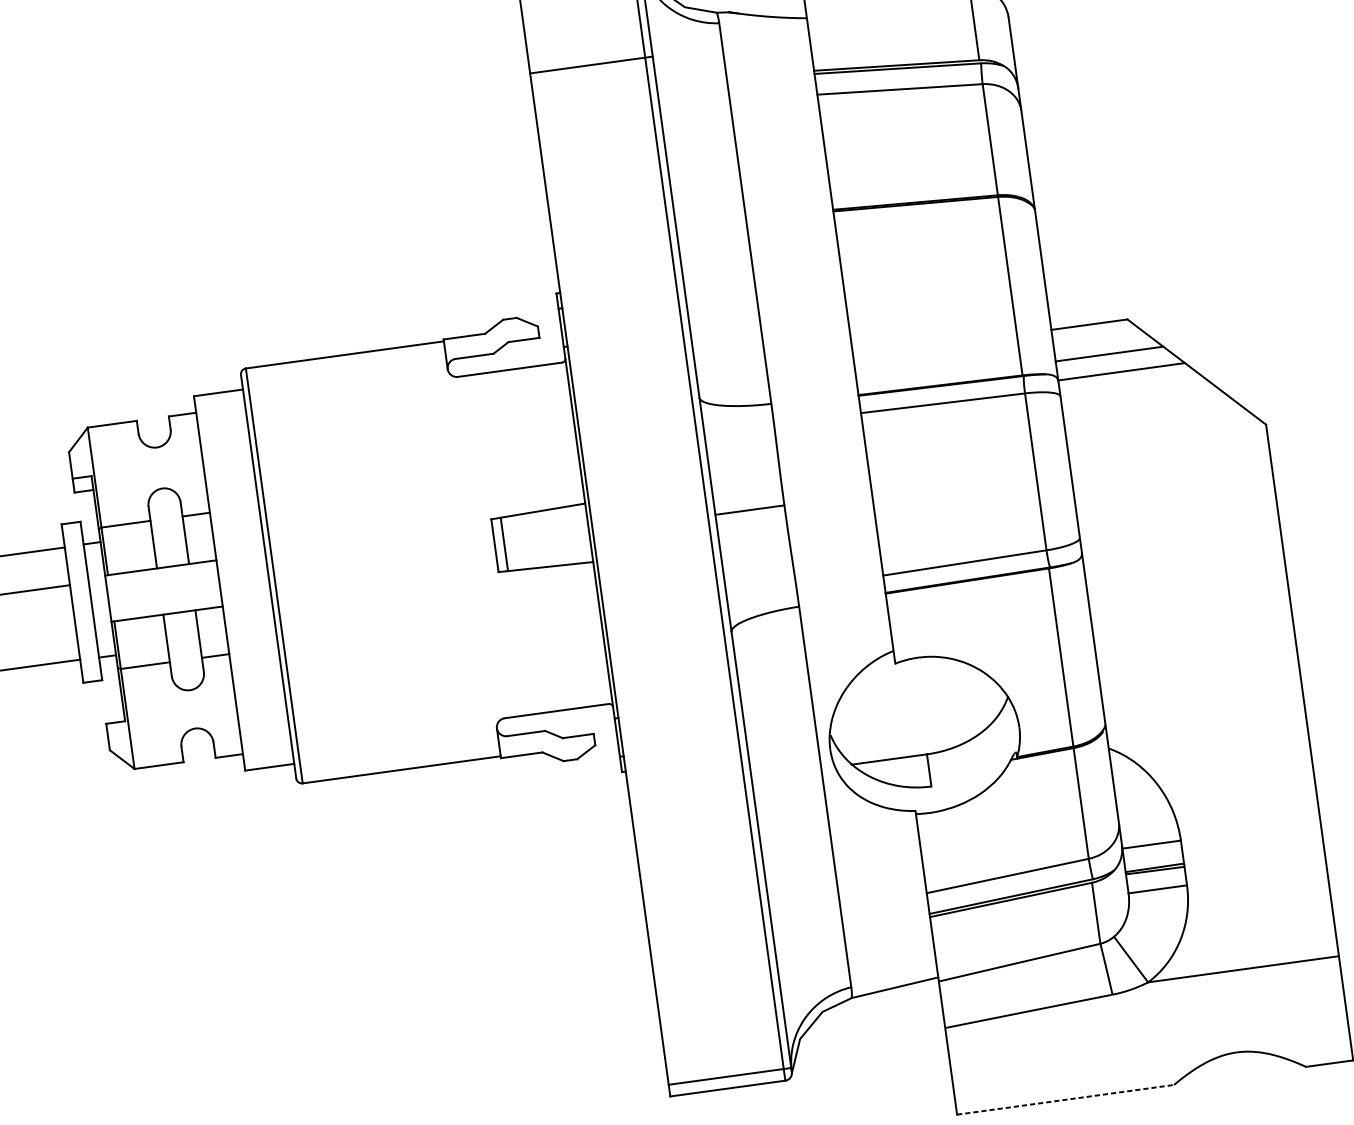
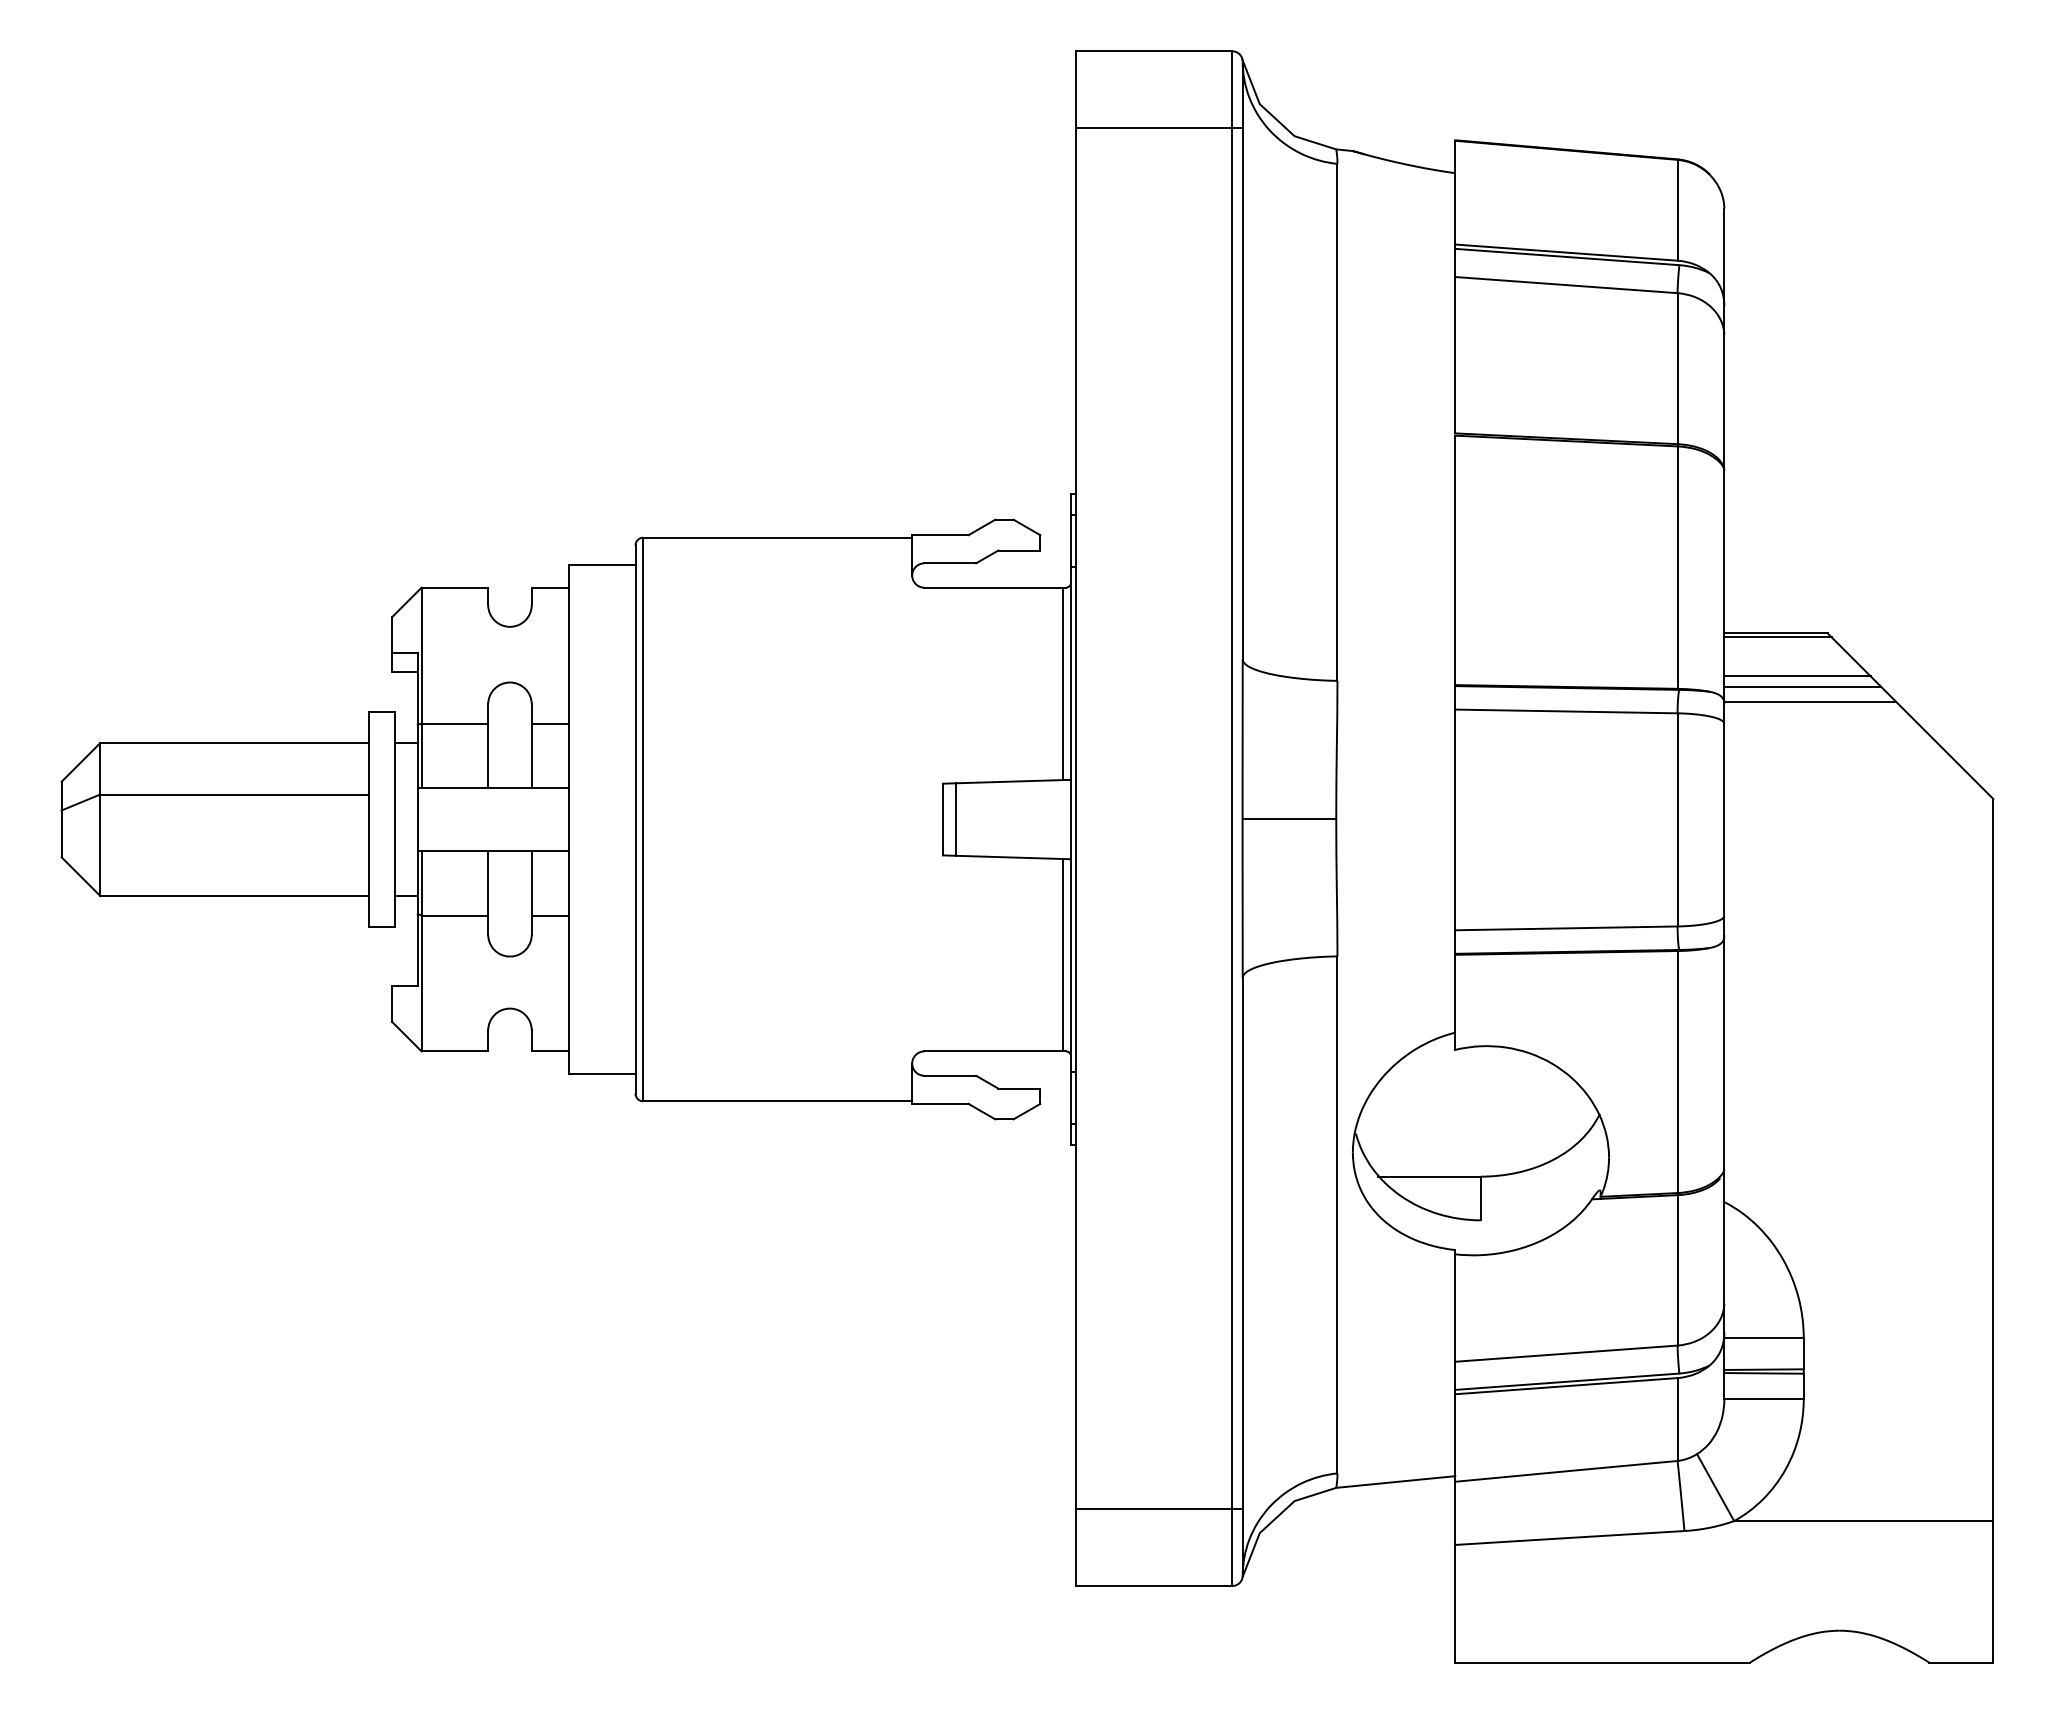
line: (591, 65) -> (1159, 128), moved
line: (1090, 327) -> (1777, 637), added
line: (1114, 361) -> (1802, 686), added
line: (569, 433) -> (1063, 683), added
line: (597, 633) -> (1063, 955), added
line: (730, 1076) -> (1159, 1509), moved
line: (1066, 1099) -> (1603, 1662), dashed -> solid

